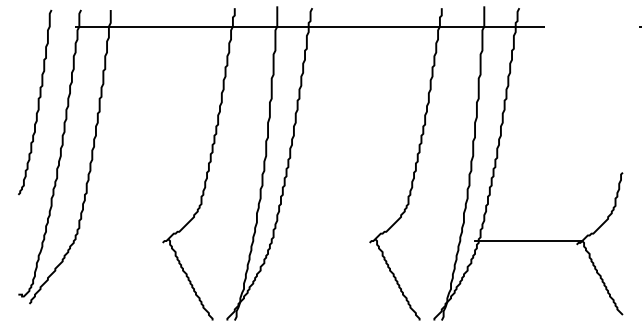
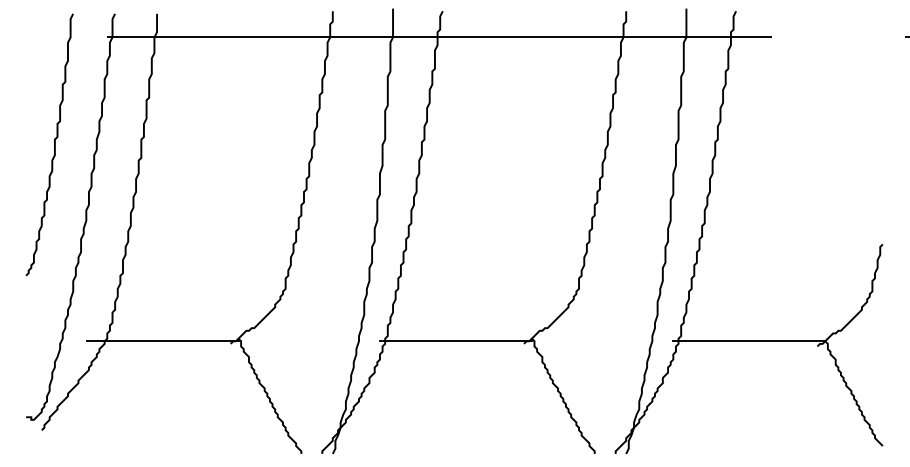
line: (114, 241) -> (162, 341), added
line: (321, 241) -> (455, 341), added

